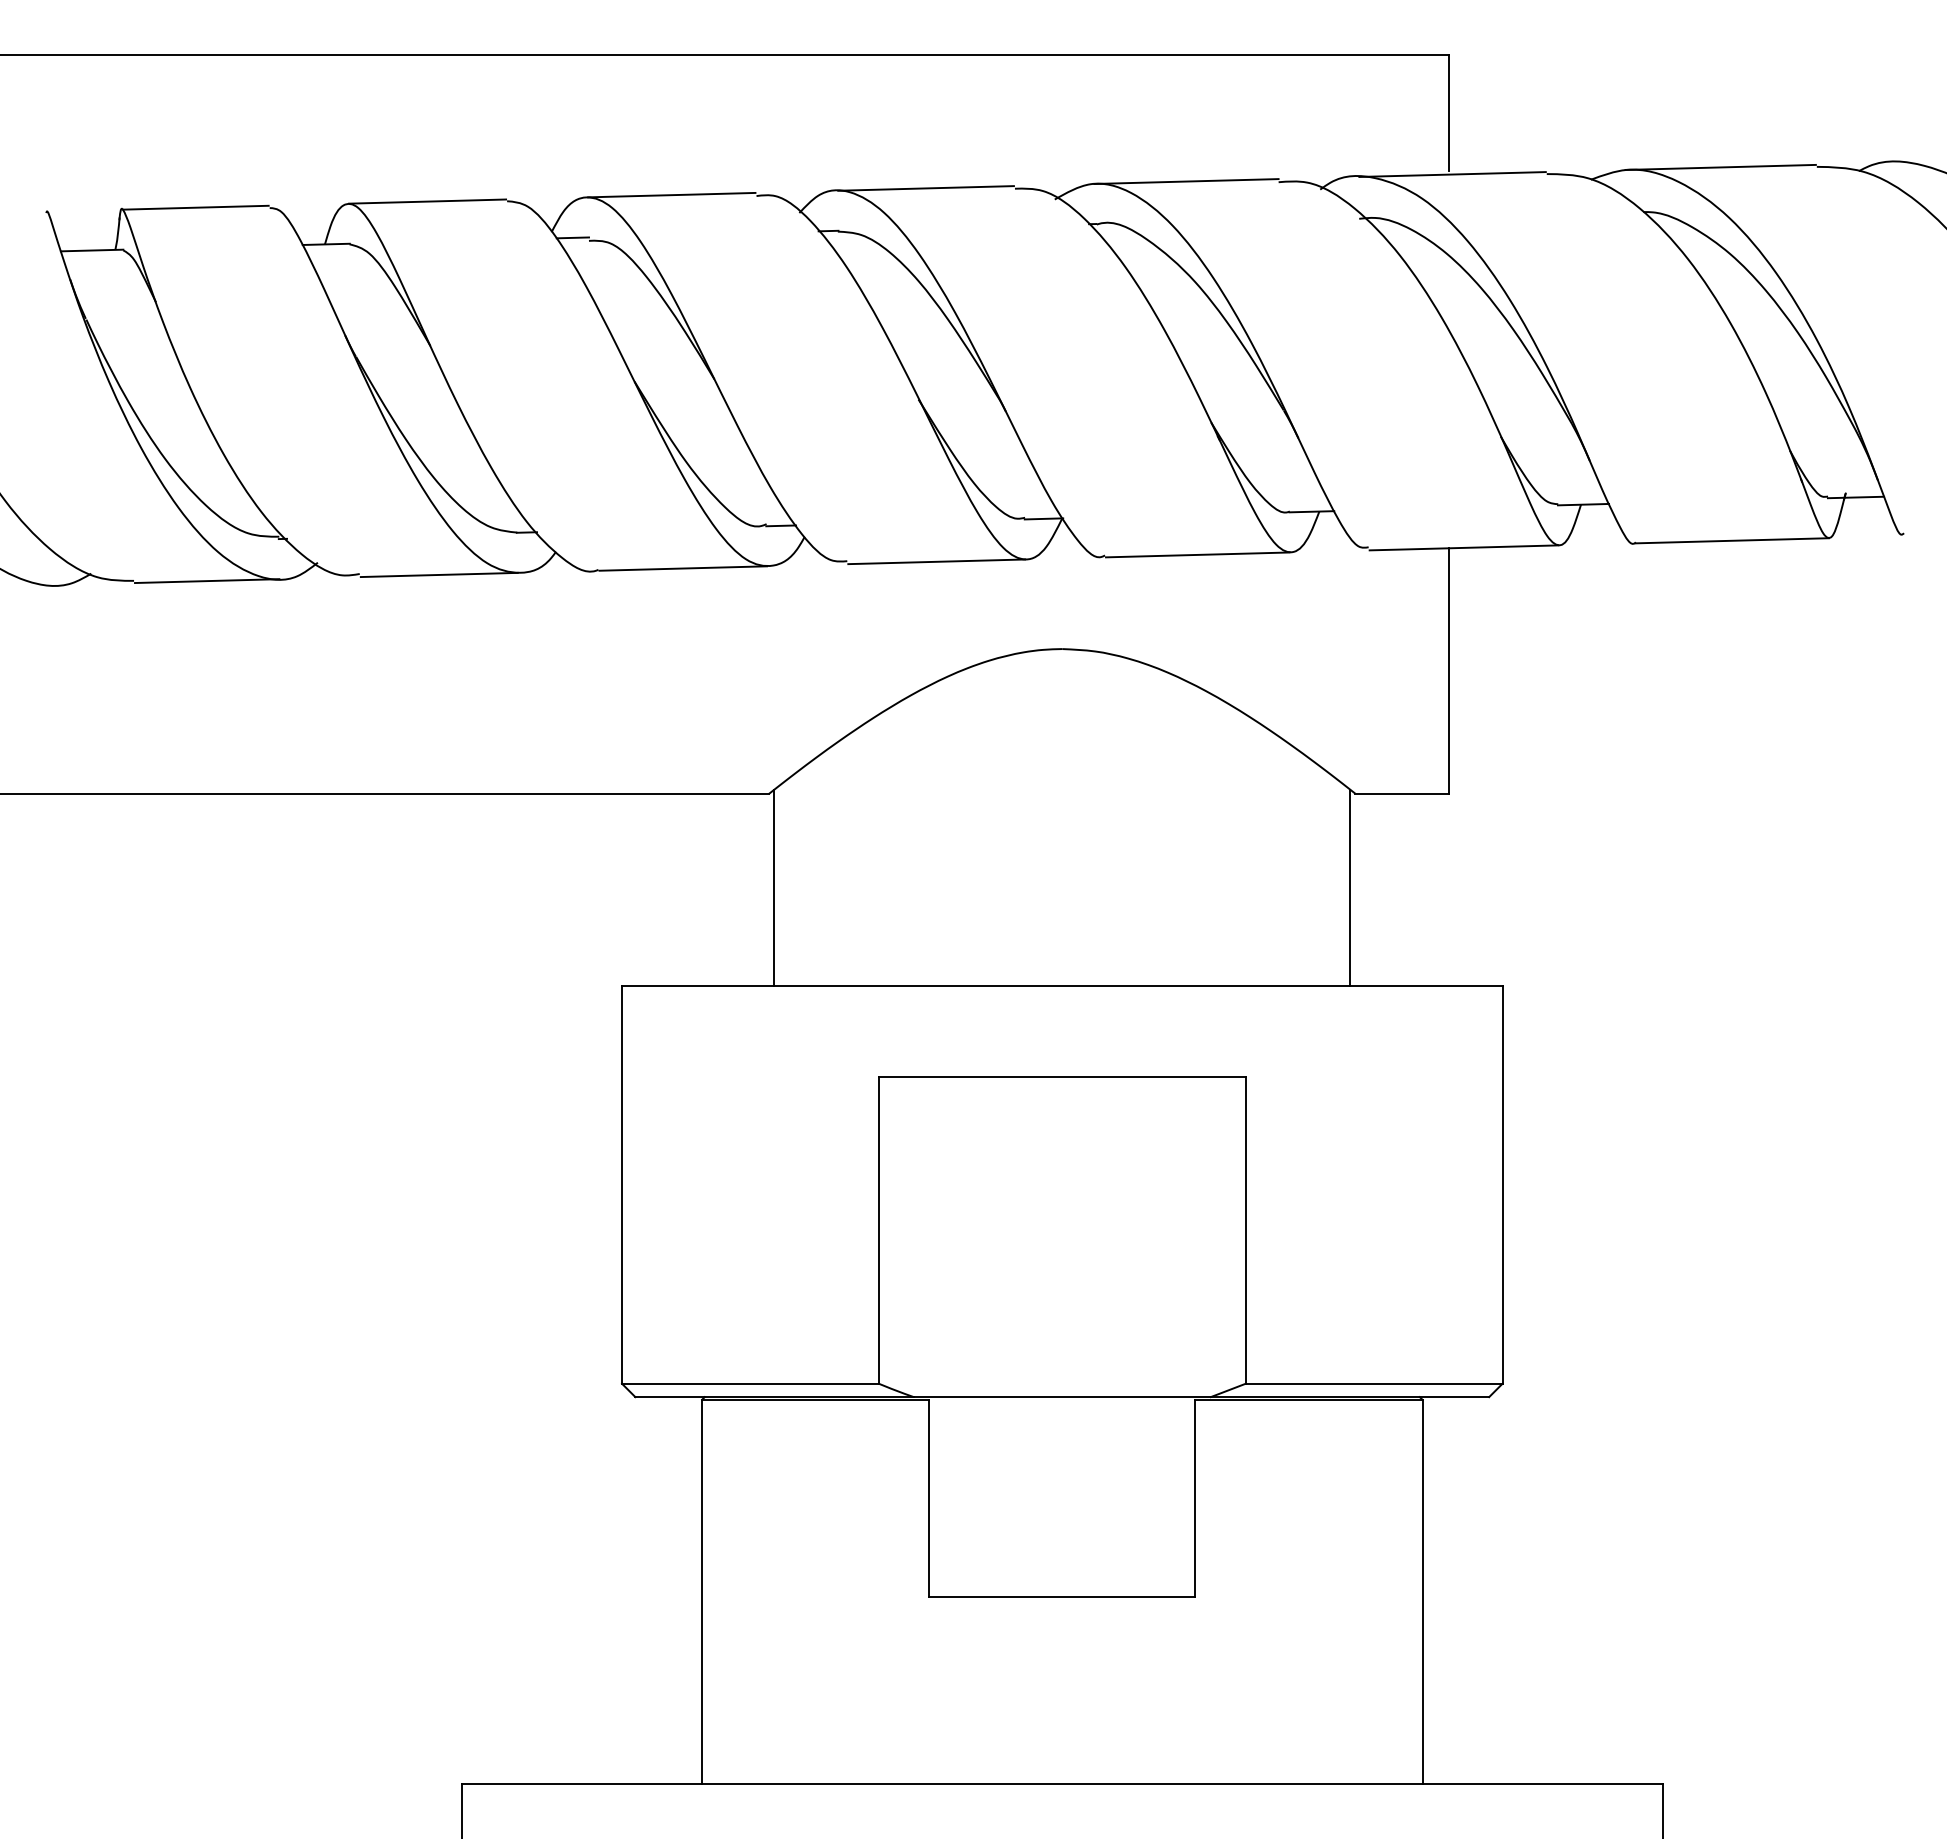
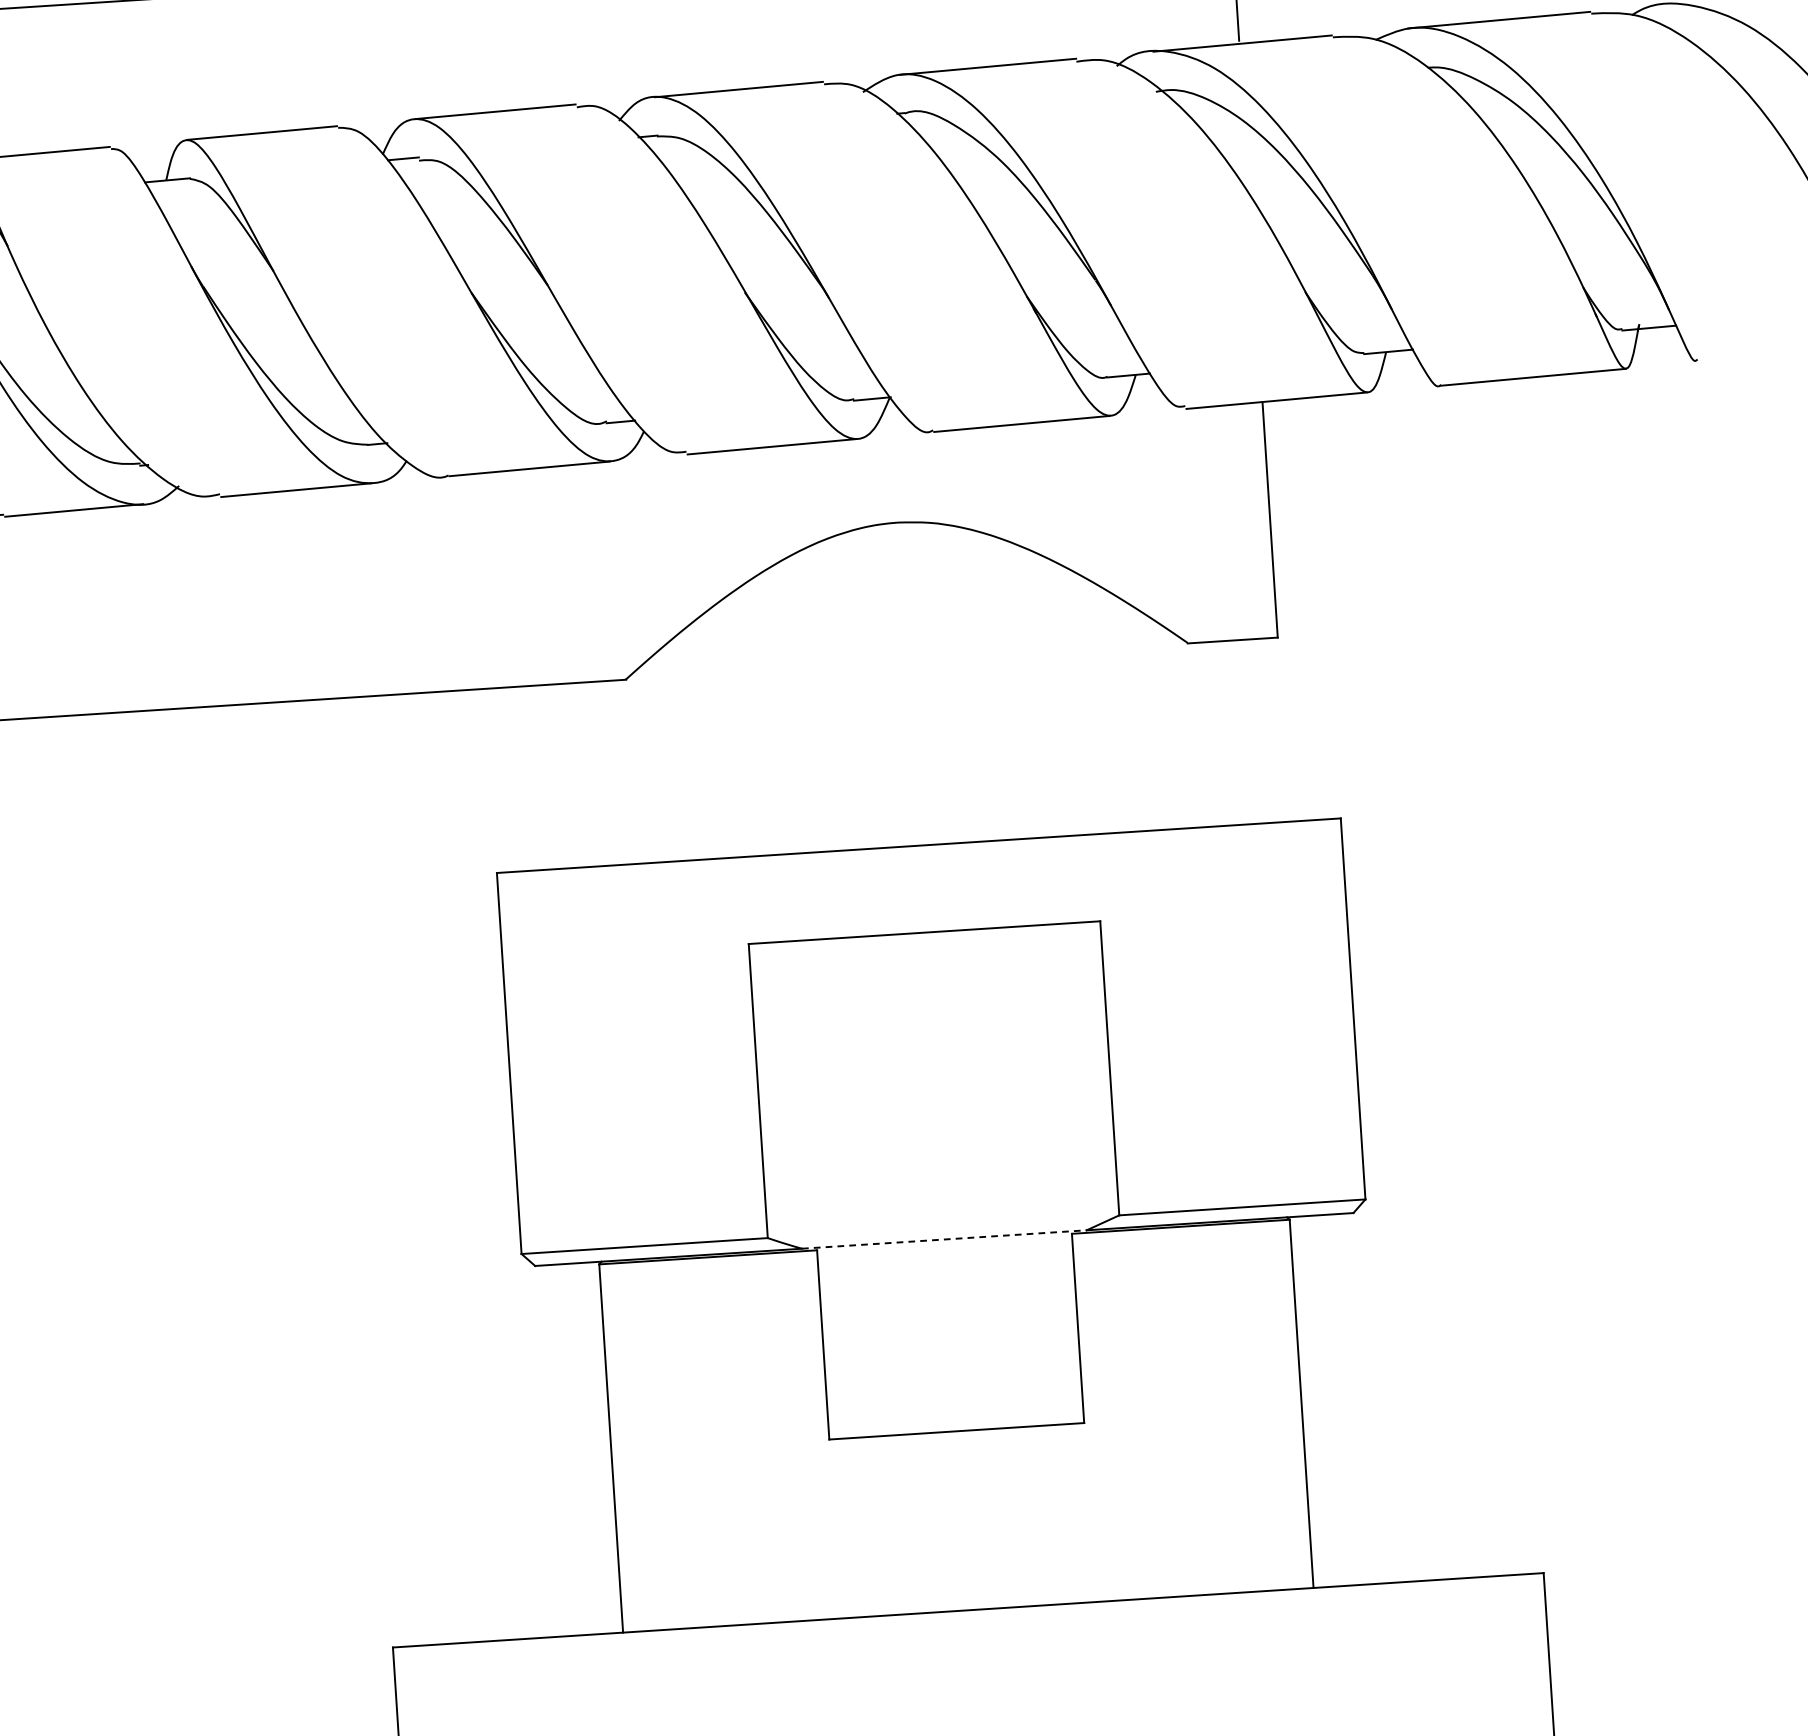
line: (774, 887) -> (636, 768), removed
line: (1350, 887) -> (1188, 733), removed
line: (1062, 1397) -> (944, 1239), solid -> dashed

